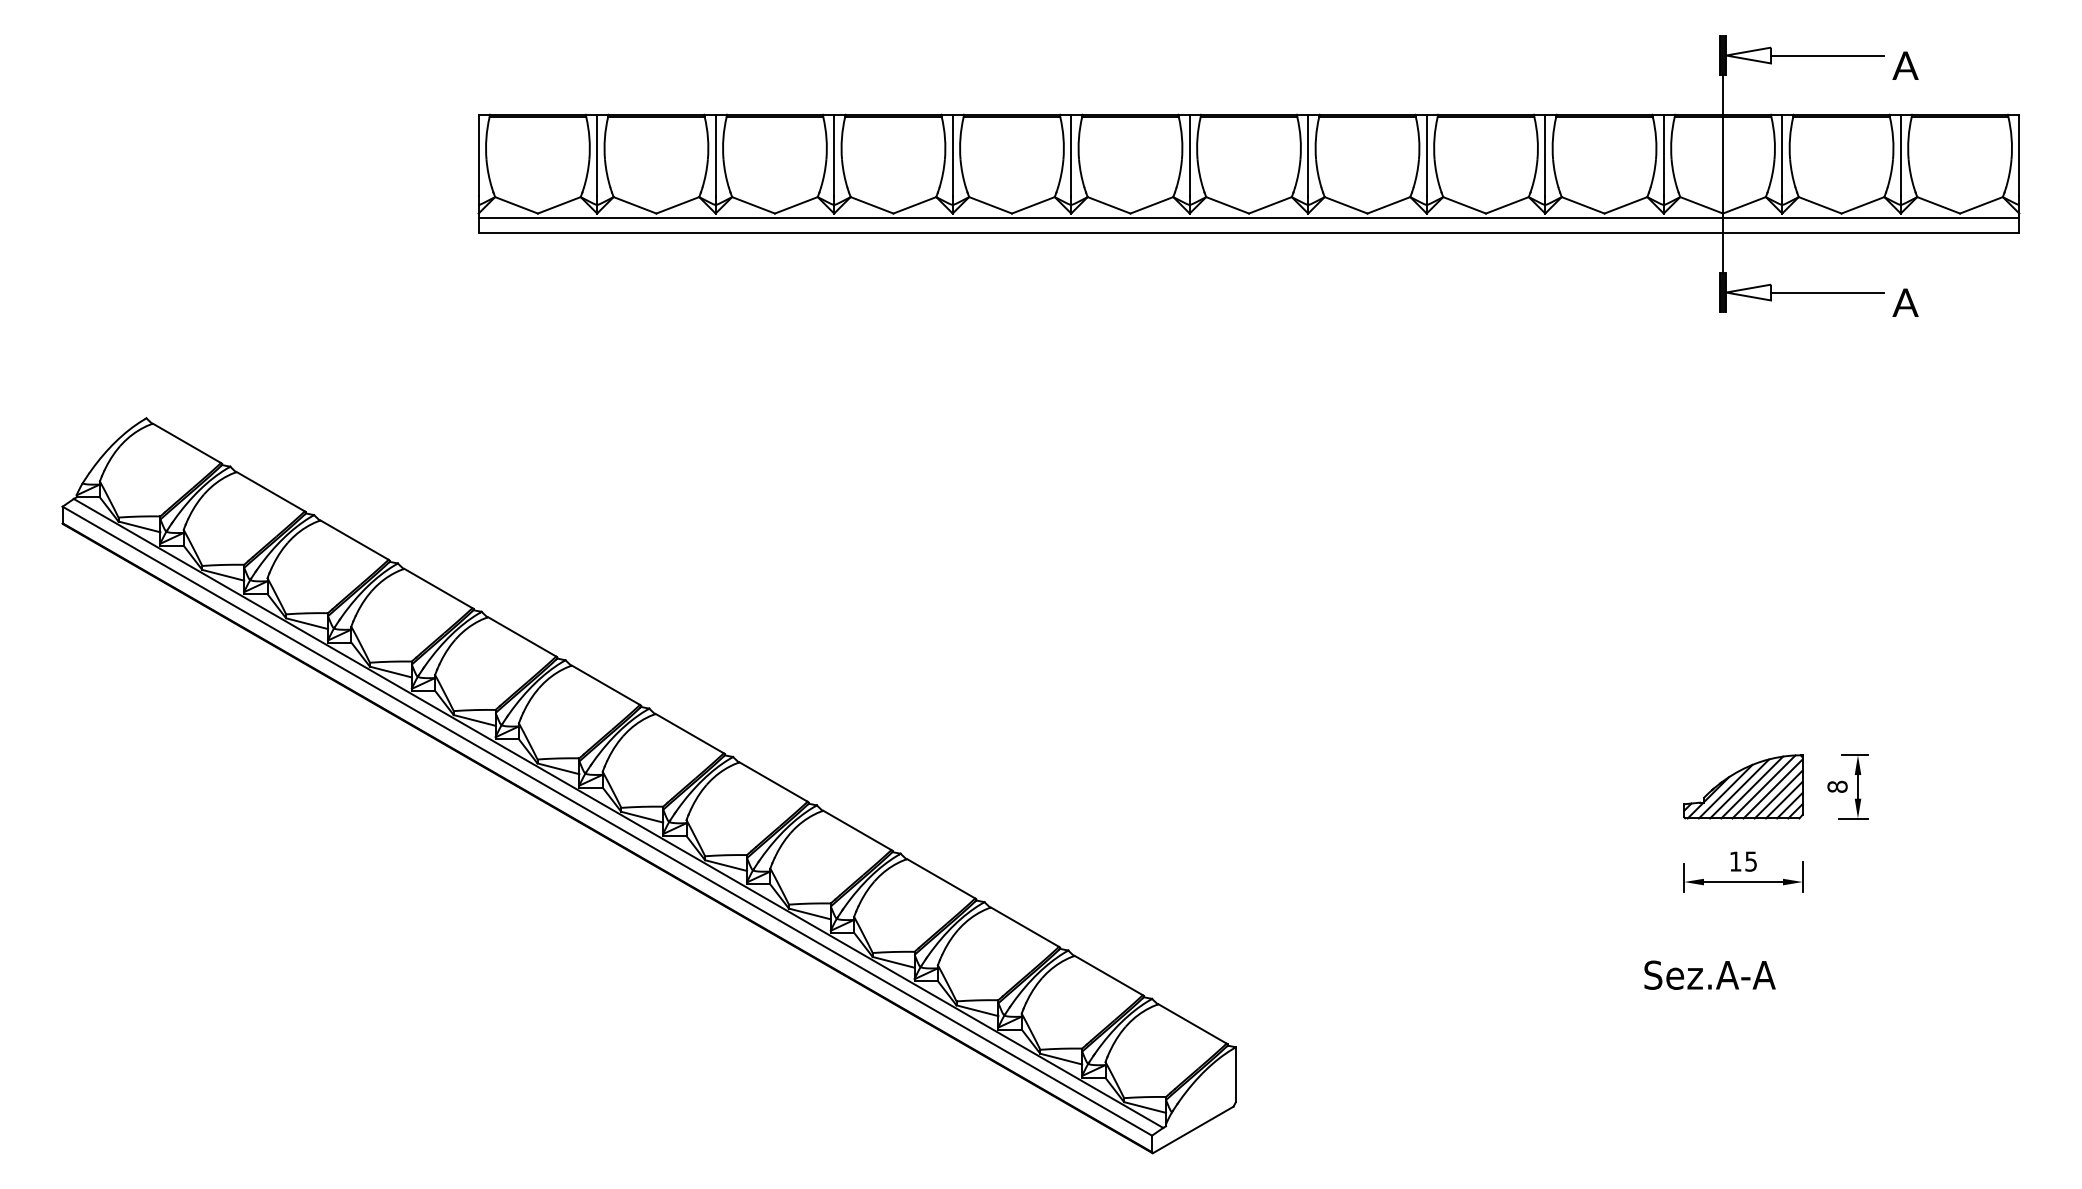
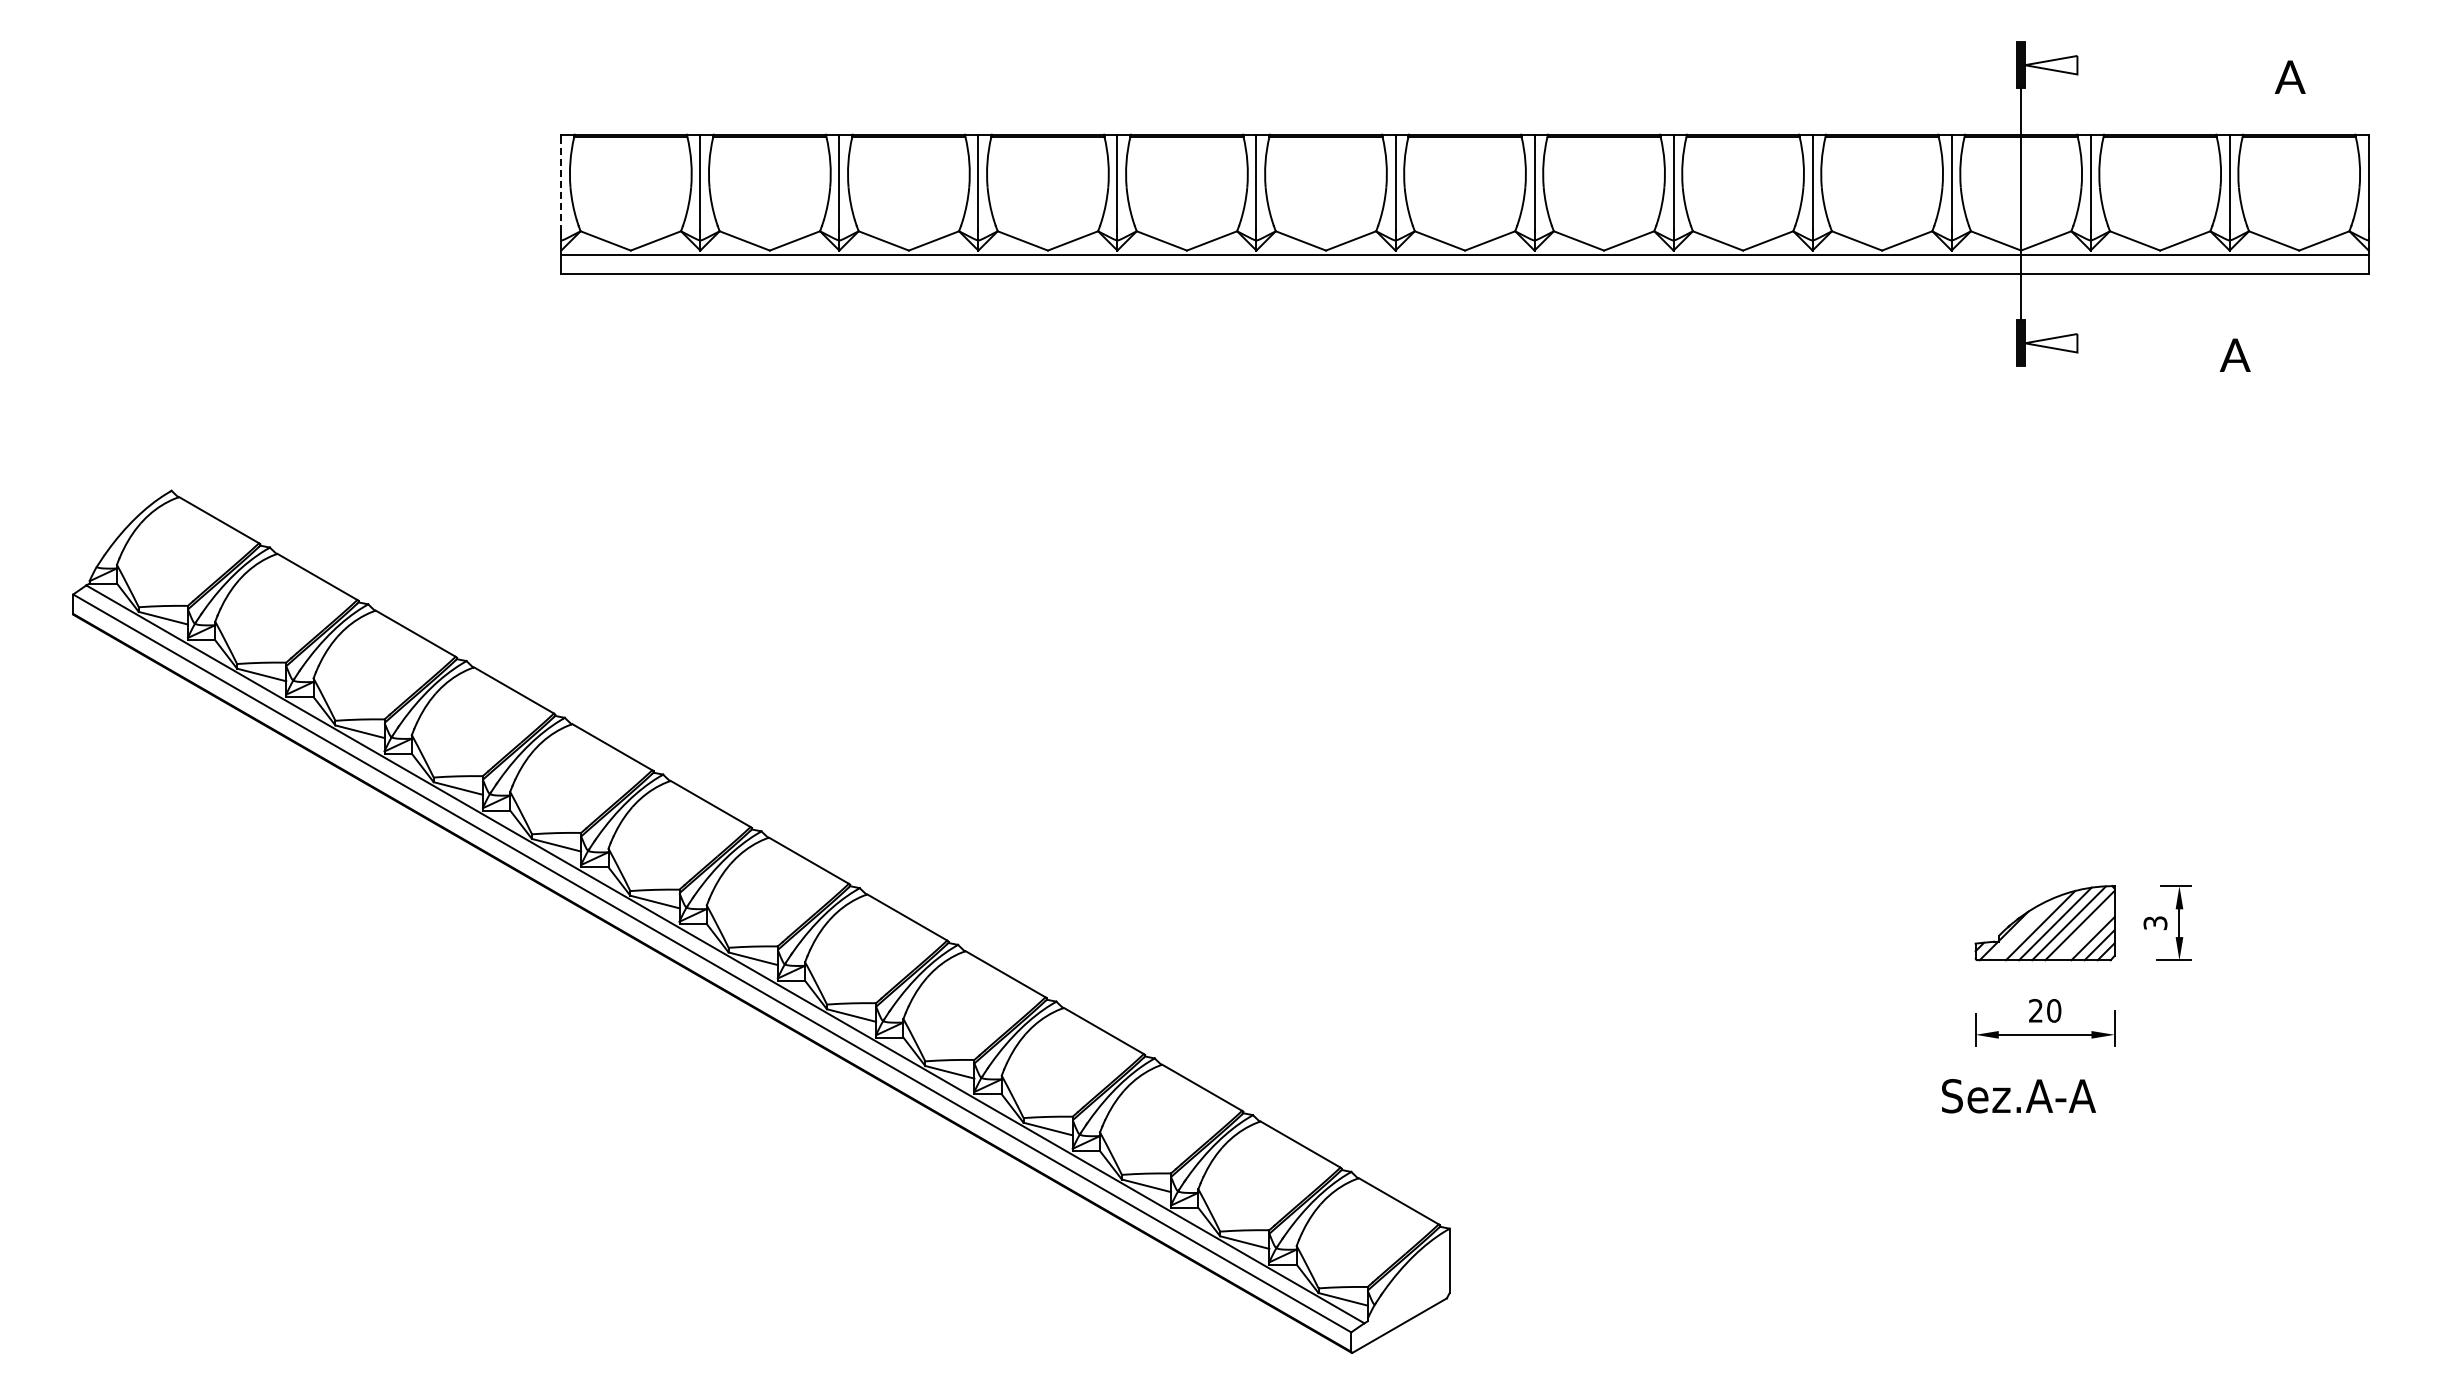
line: (1827, 55) -> (2143, 65), removed
text: (1904, 65) -> (2289, 76), moved
line: (478, 156) -> (561, 183), solid -> dashed
line: (1827, 292) -> (2143, 343), removed
text: (1837, 787) -> (2155, 923), 8 -> 3
line: (1725, 791) -> (2023, 928), removed
line: (1778, 794) -> (2086, 932), removed
text: (1743, 861) -> (2045, 1010), 15 -> 20
text: (1709, 975) -> (2018, 1096), moved

